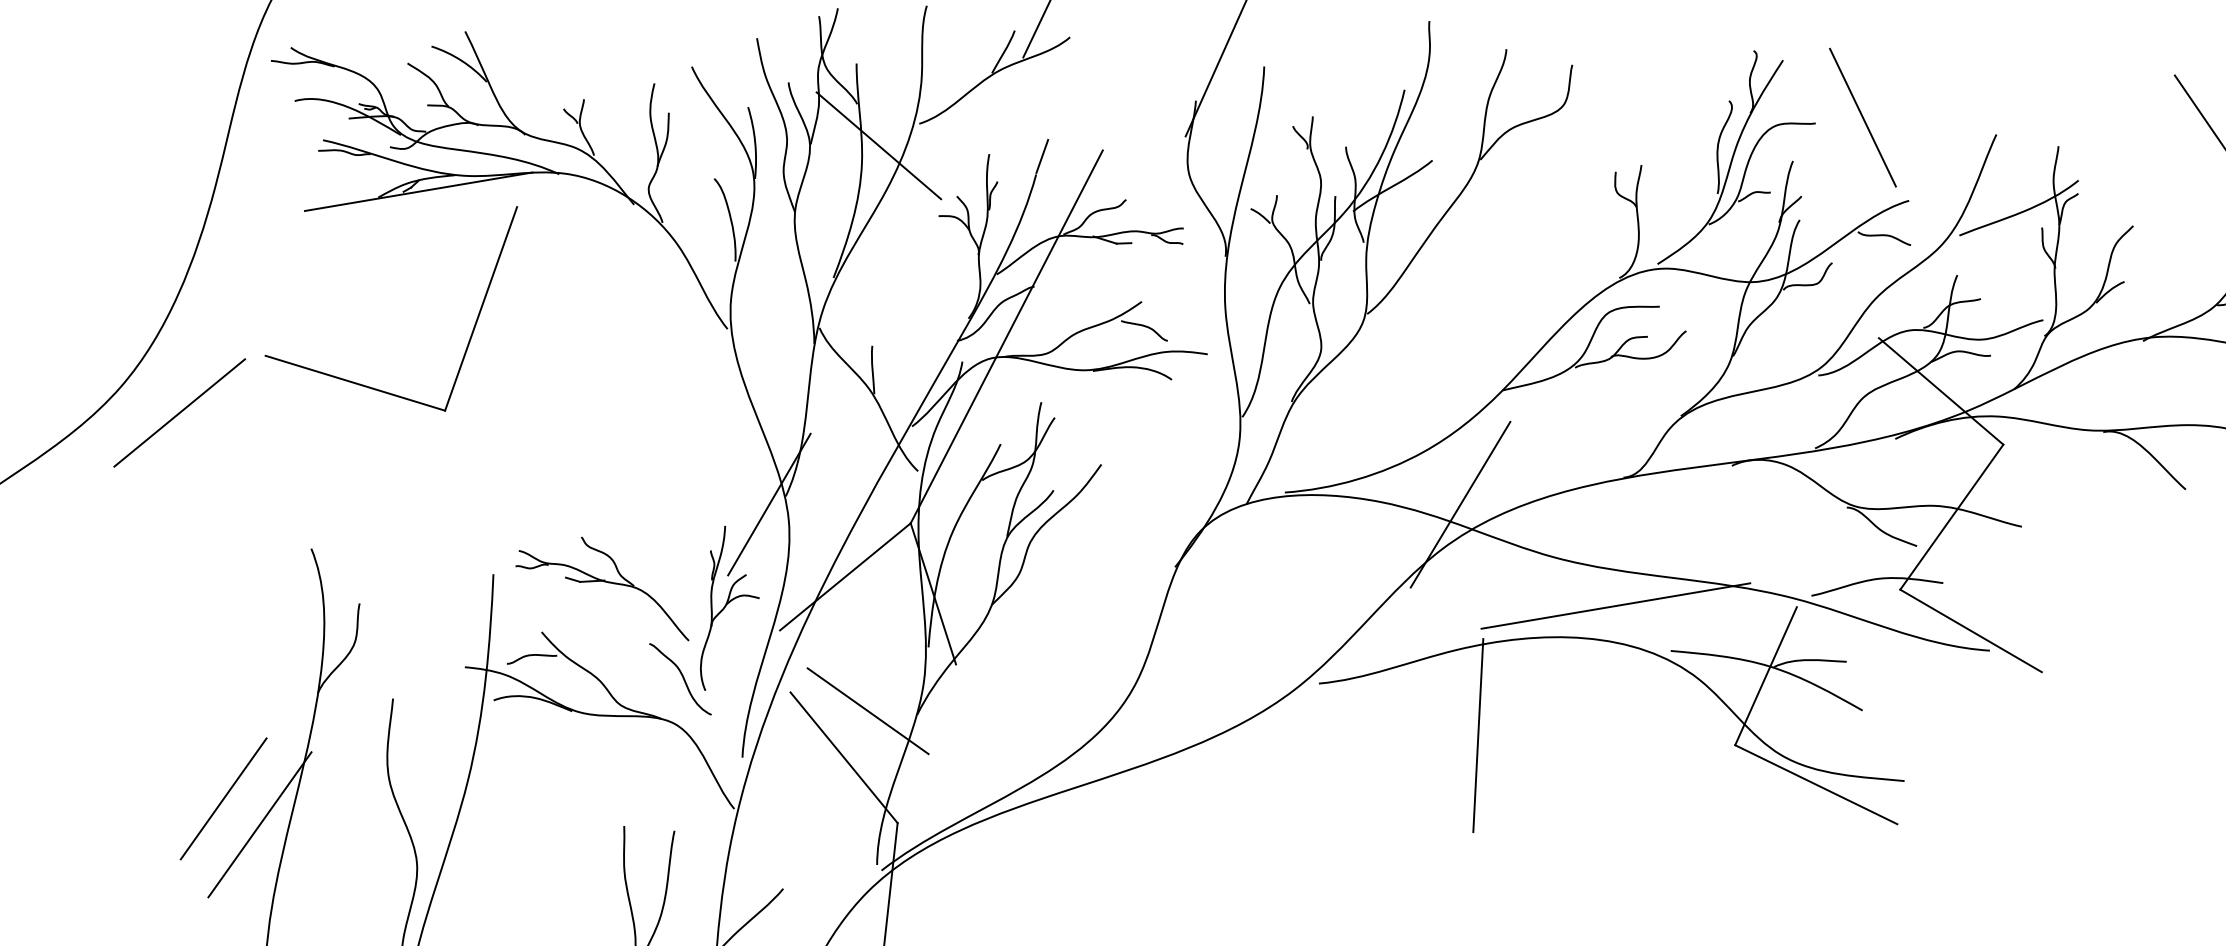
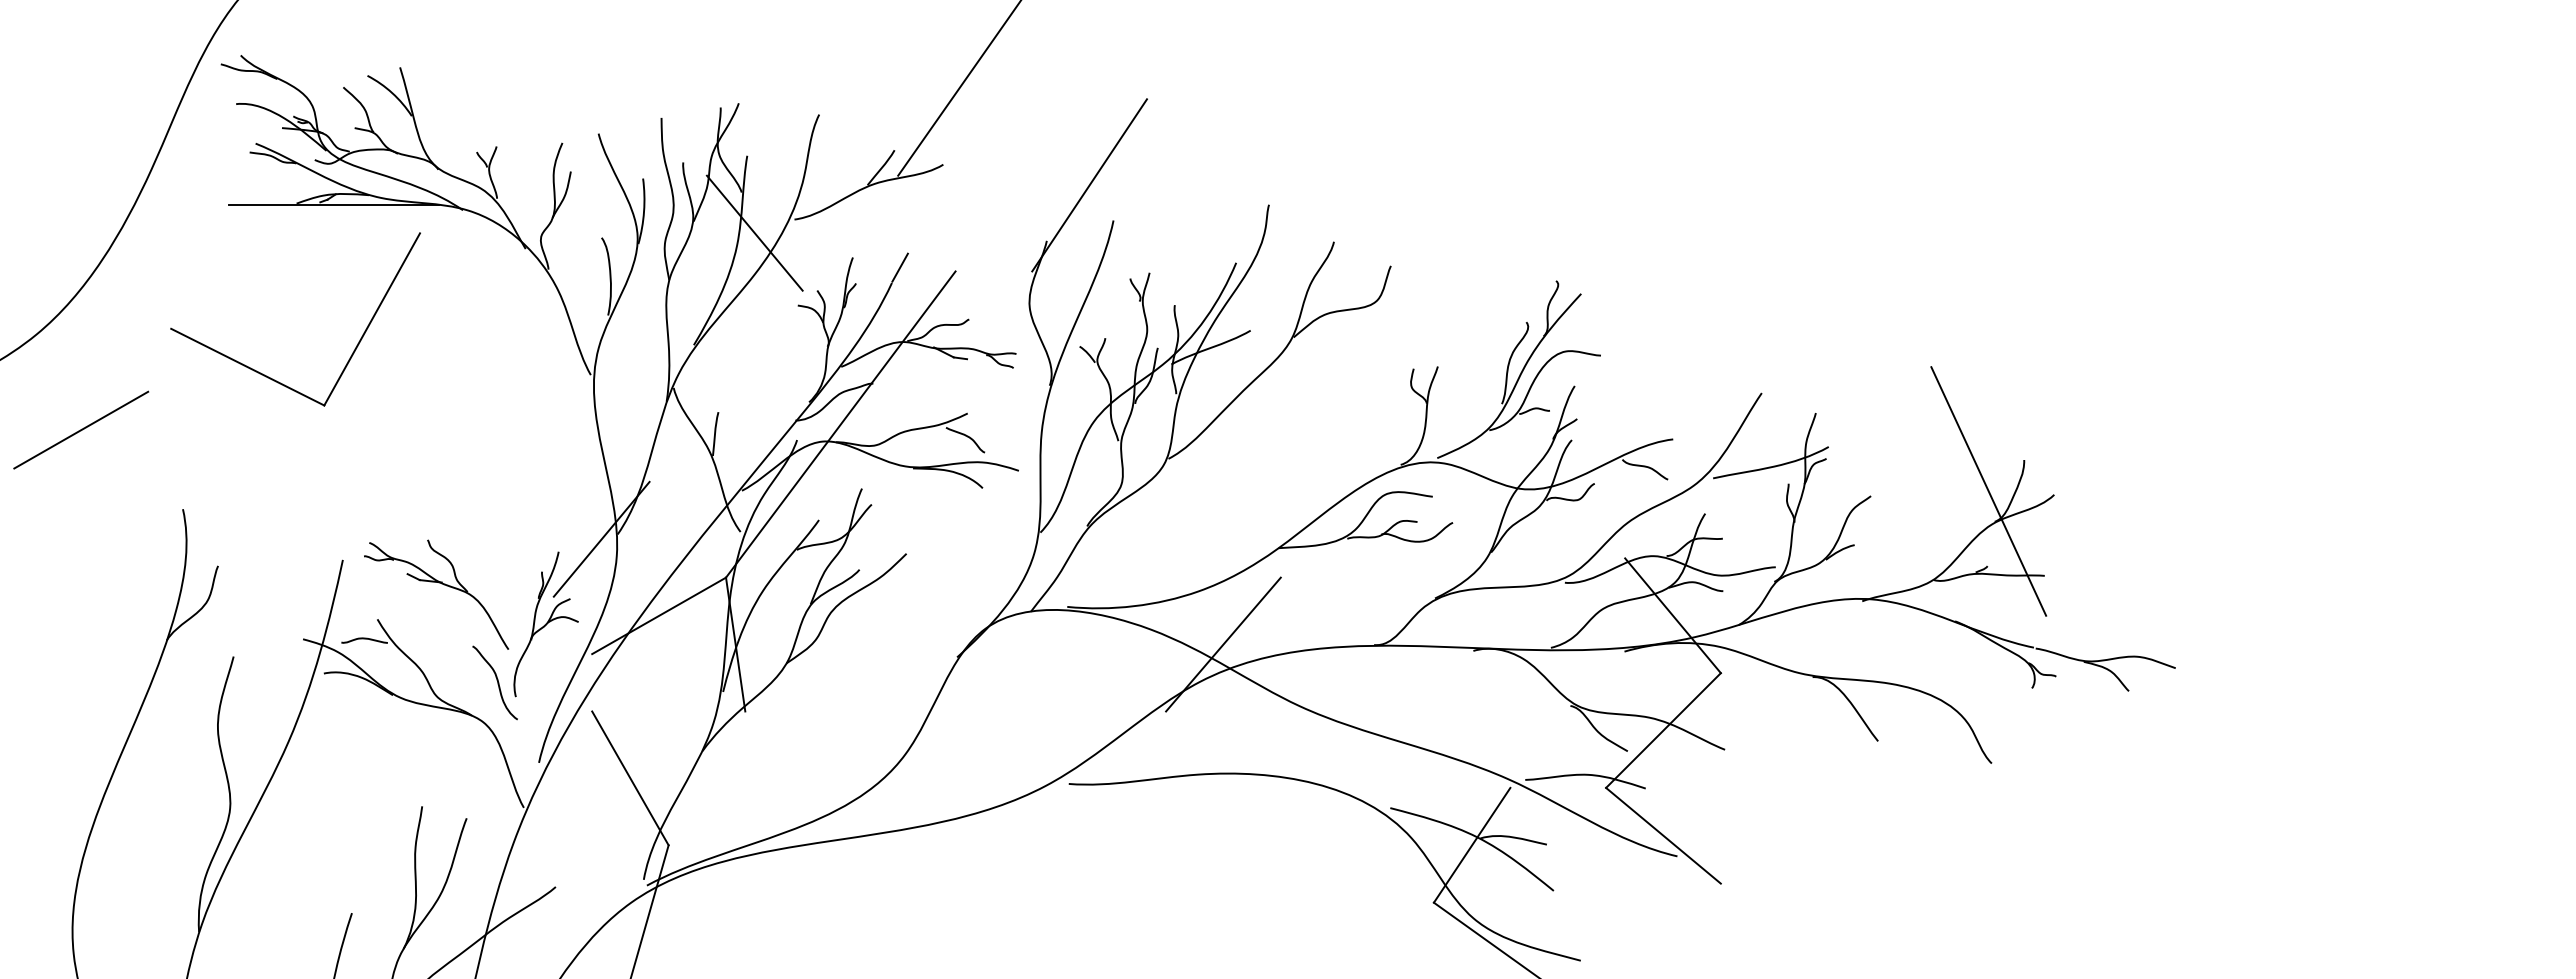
line: (1863, 117) -> (1644, 357), removed
line: (179, 412) -> (81, 429), moved
line: (1615, 606) -> (1347, 759), removed
line: (867, 710) -> (658, 739), removed
line: (1478, 735) -> (1204, 854), removed
line: (222, 798) -> (65, 720), removed
line: (259, 824) -> (94, 749), removed

